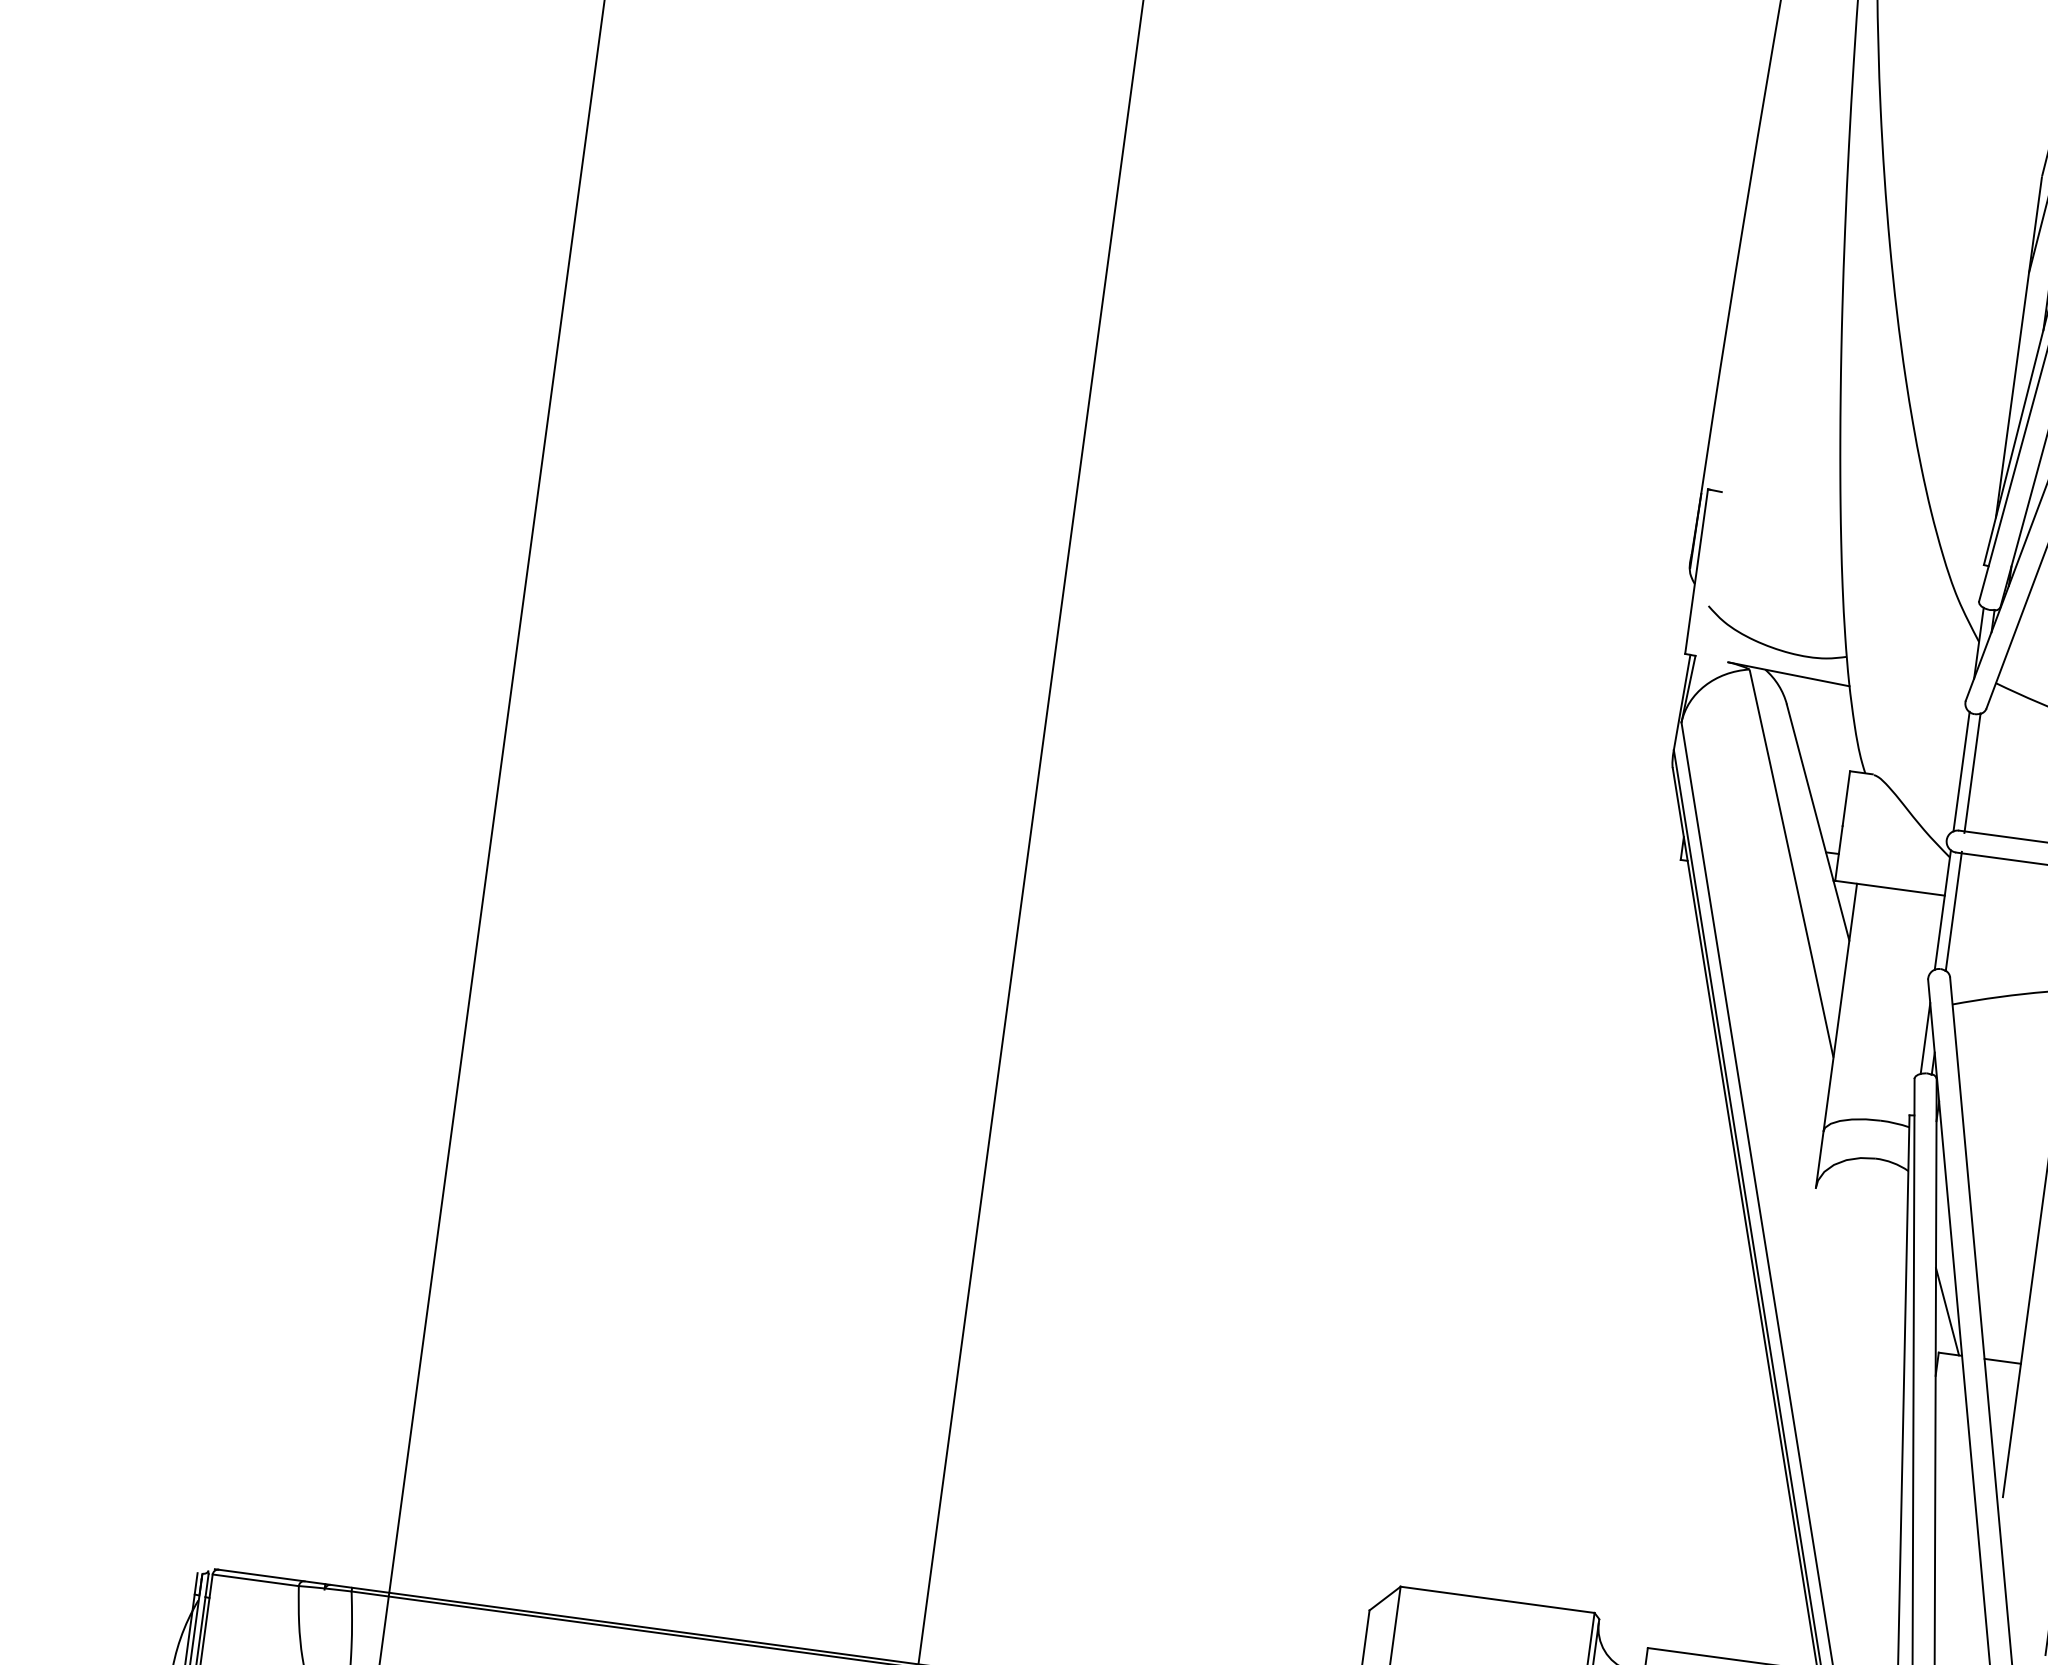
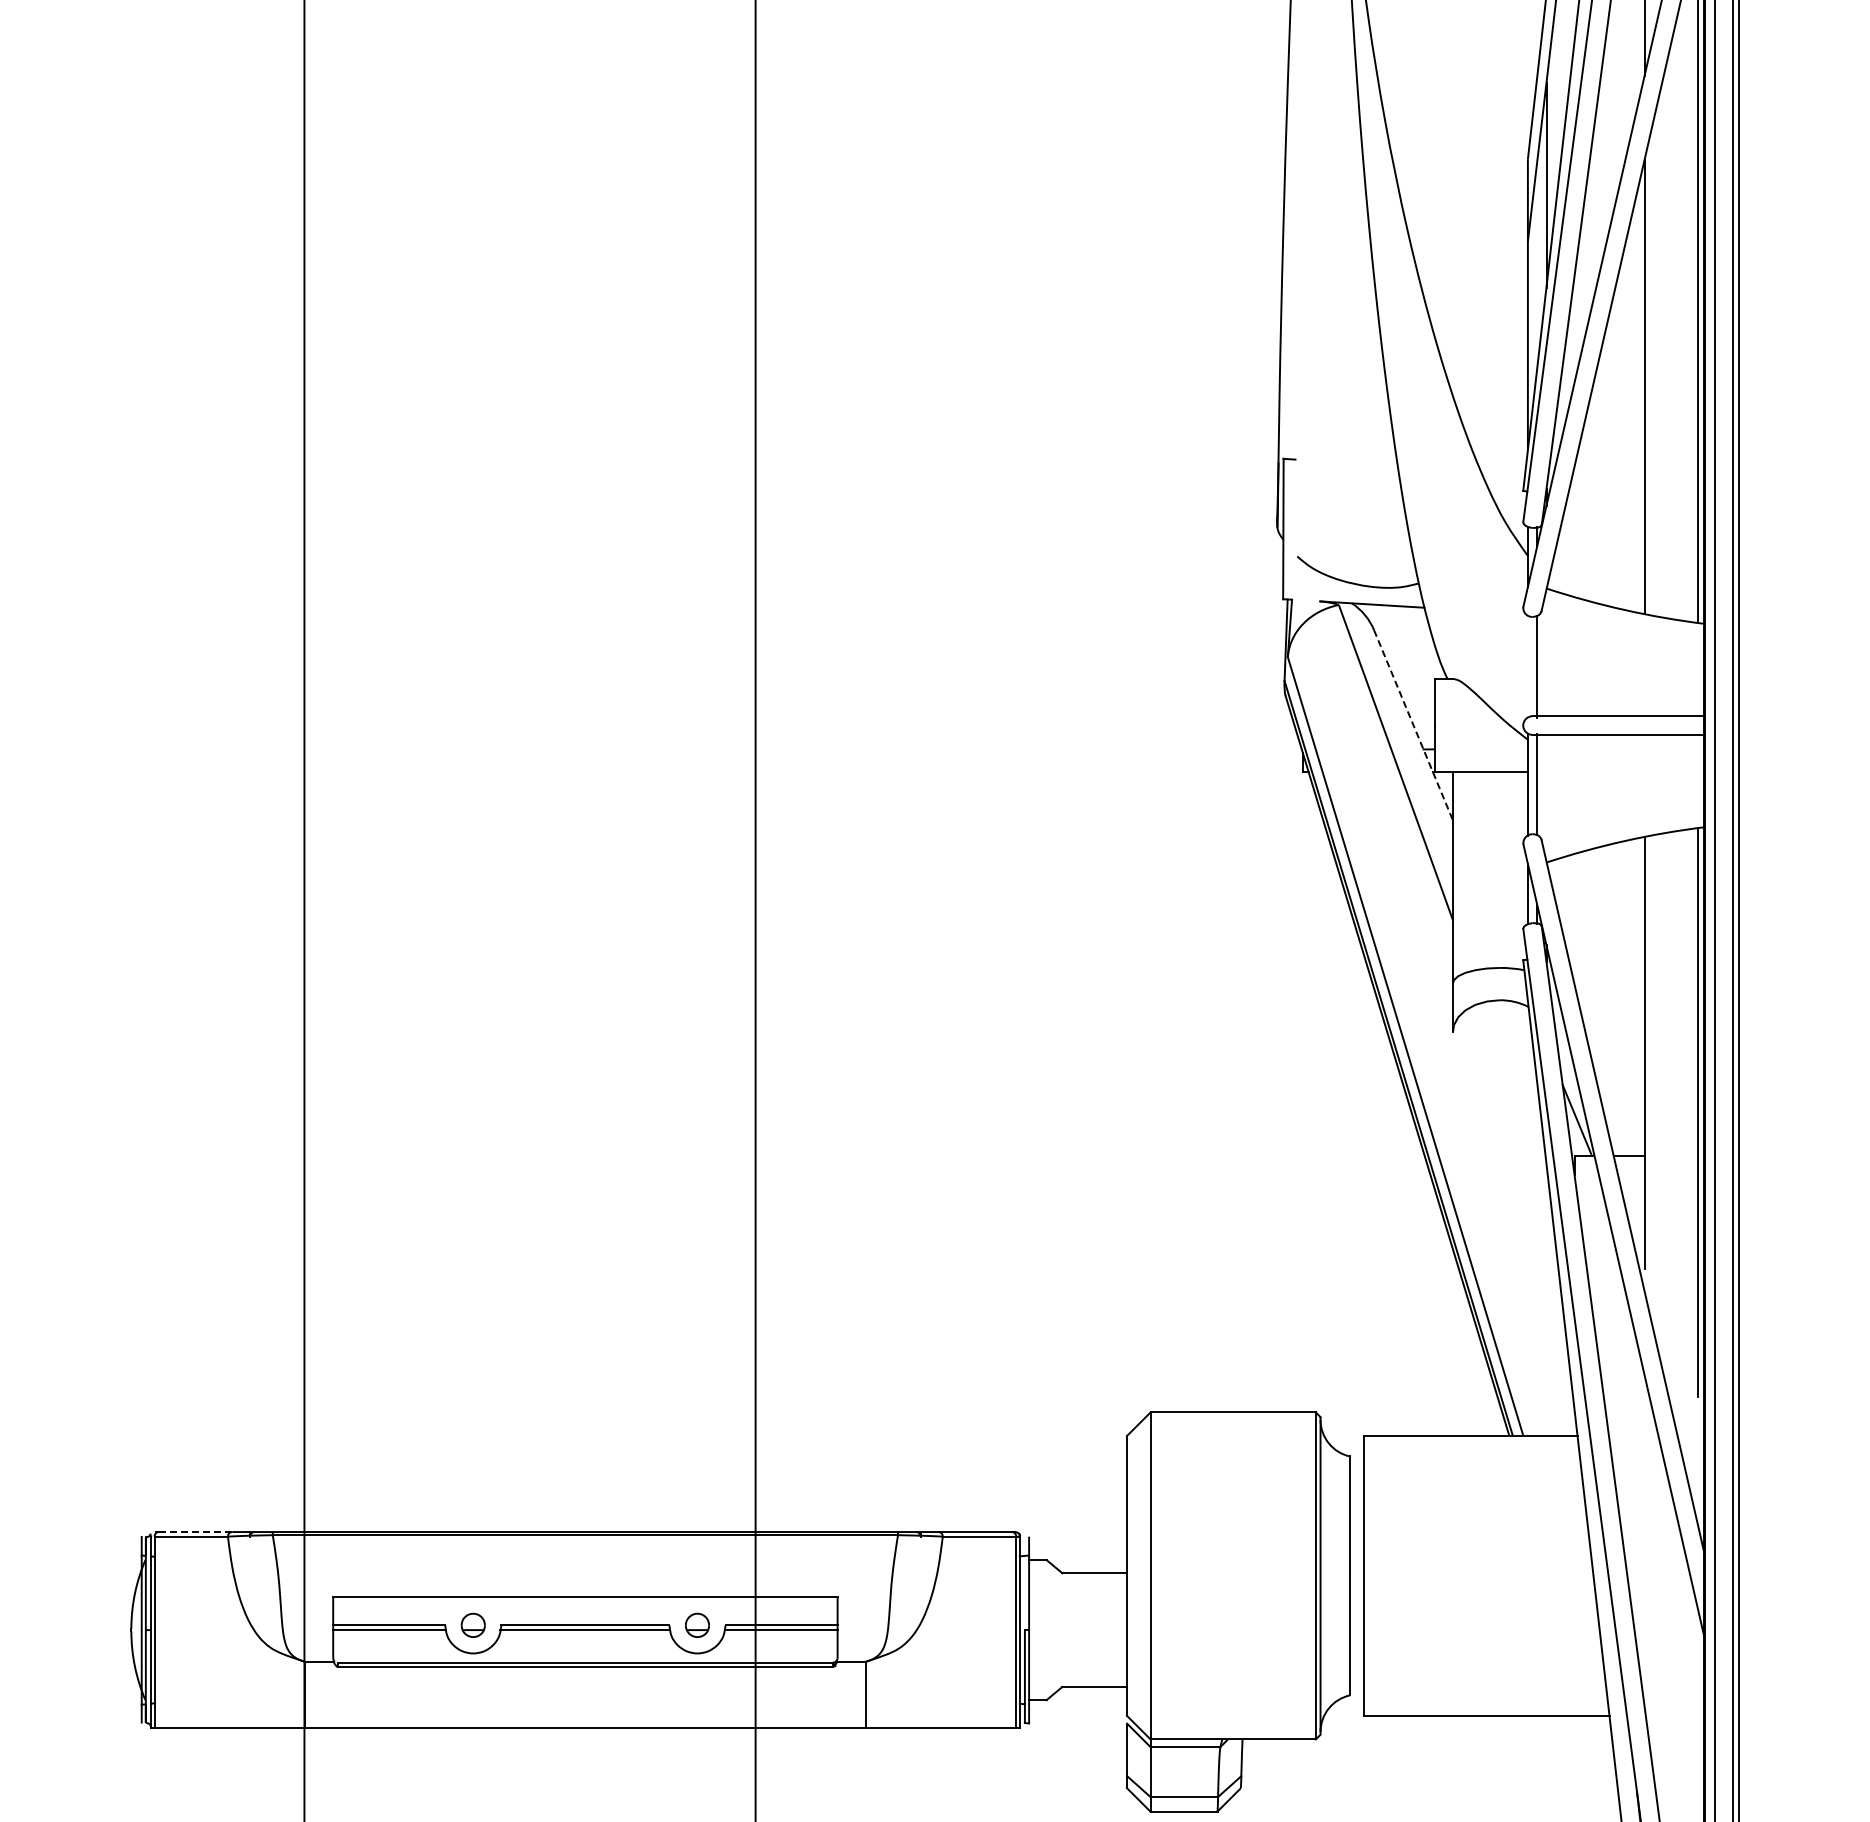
line: (1961, 771) -> (1527, 666), removed
line: (1818, 822) -> (1413, 725), solid -> dashed
line: (261, 1576) -> (195, 1532), solid -> dashed

